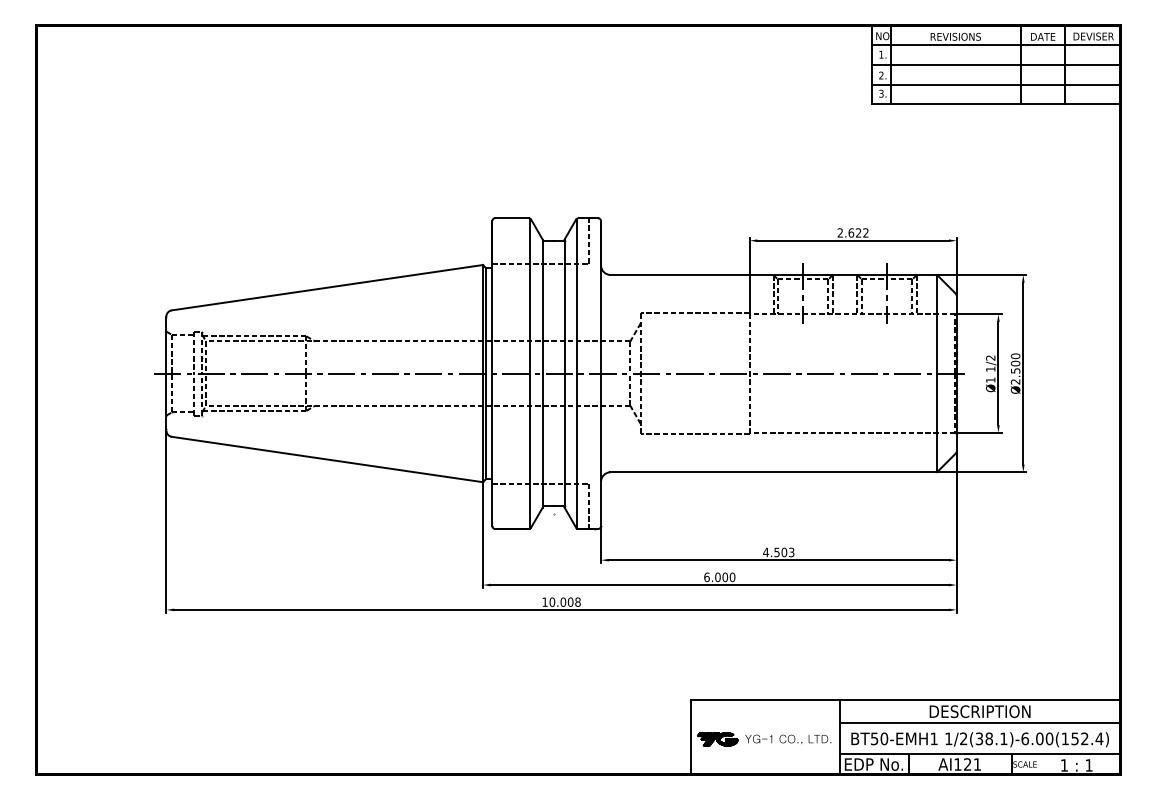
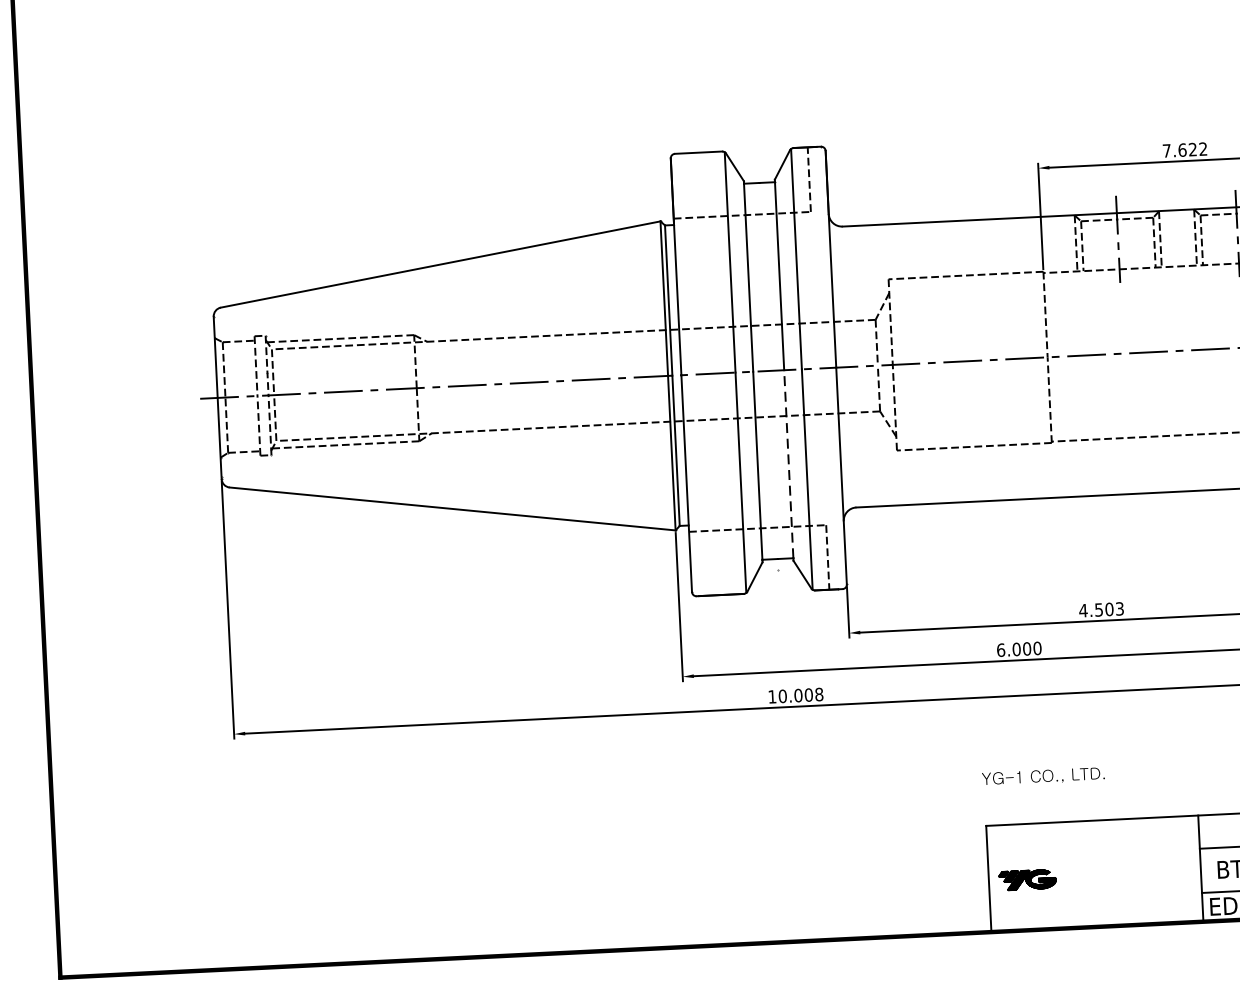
text: (839, 232) -> (1165, 150), 2.622 -> 7.622
line: (564, 439) -> (788, 463), solid -> dashed
text: (788, 739) -> (1043, 776), moved

